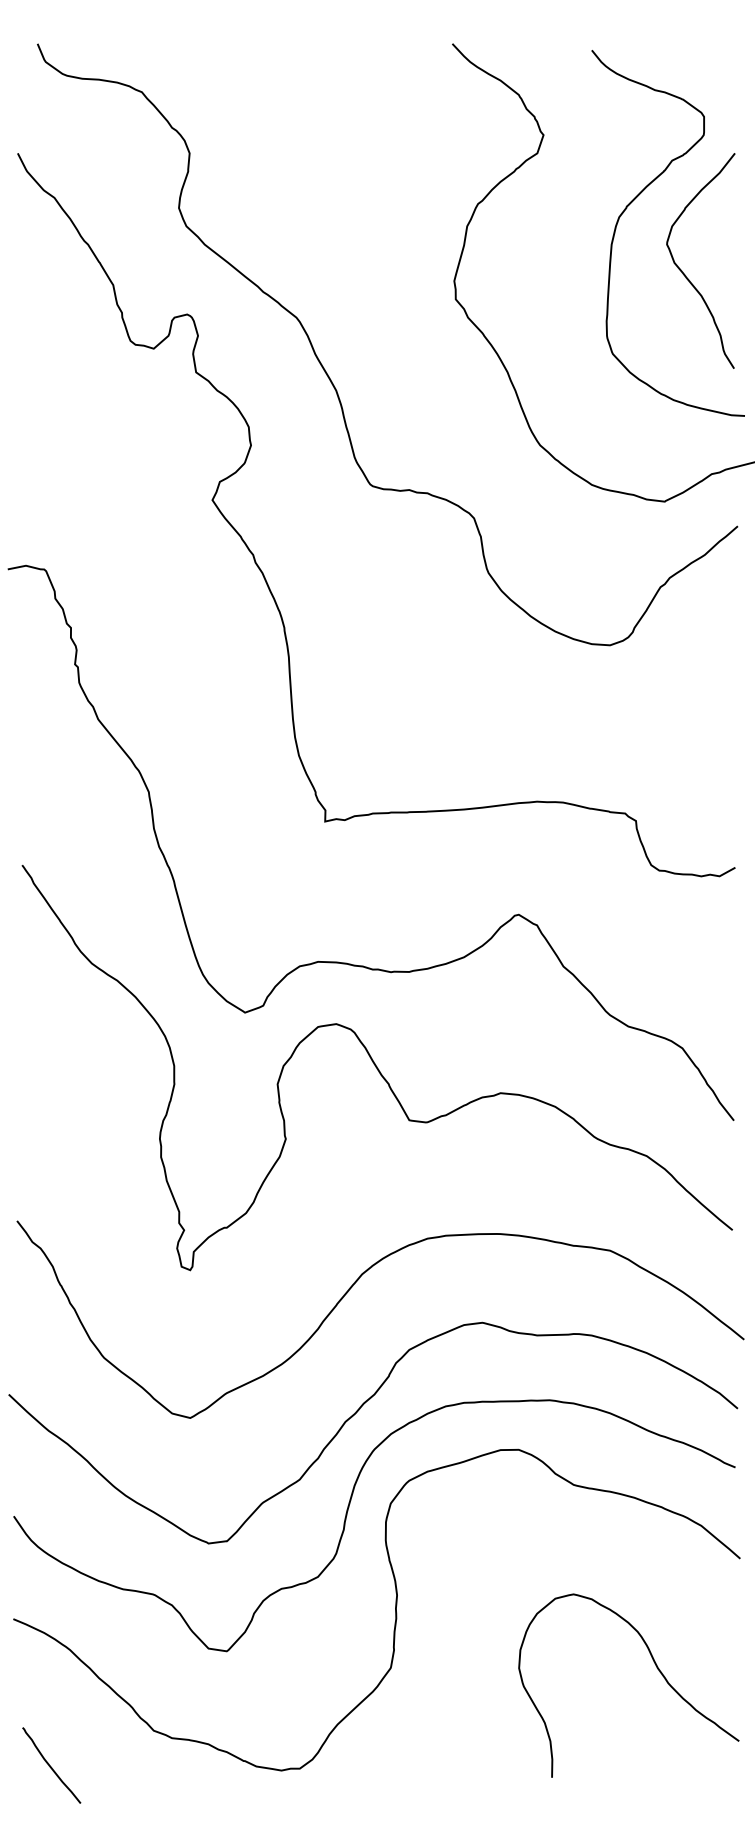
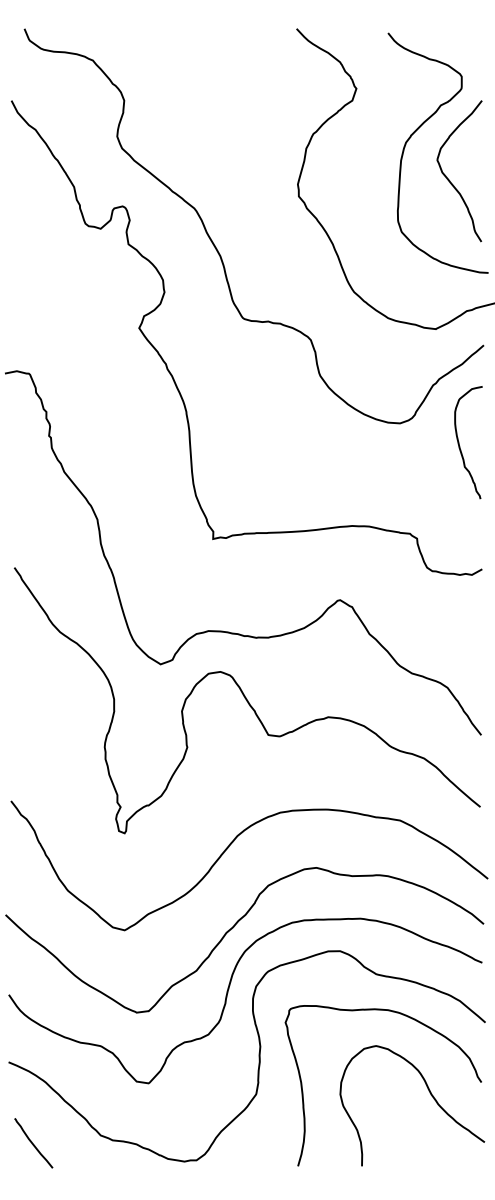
curve: (702, 680) -> (460, 446), added
curve: (636, 1558) -> (417, 1022), added
curve: (51, 1765) -> (33, 1143), moved

